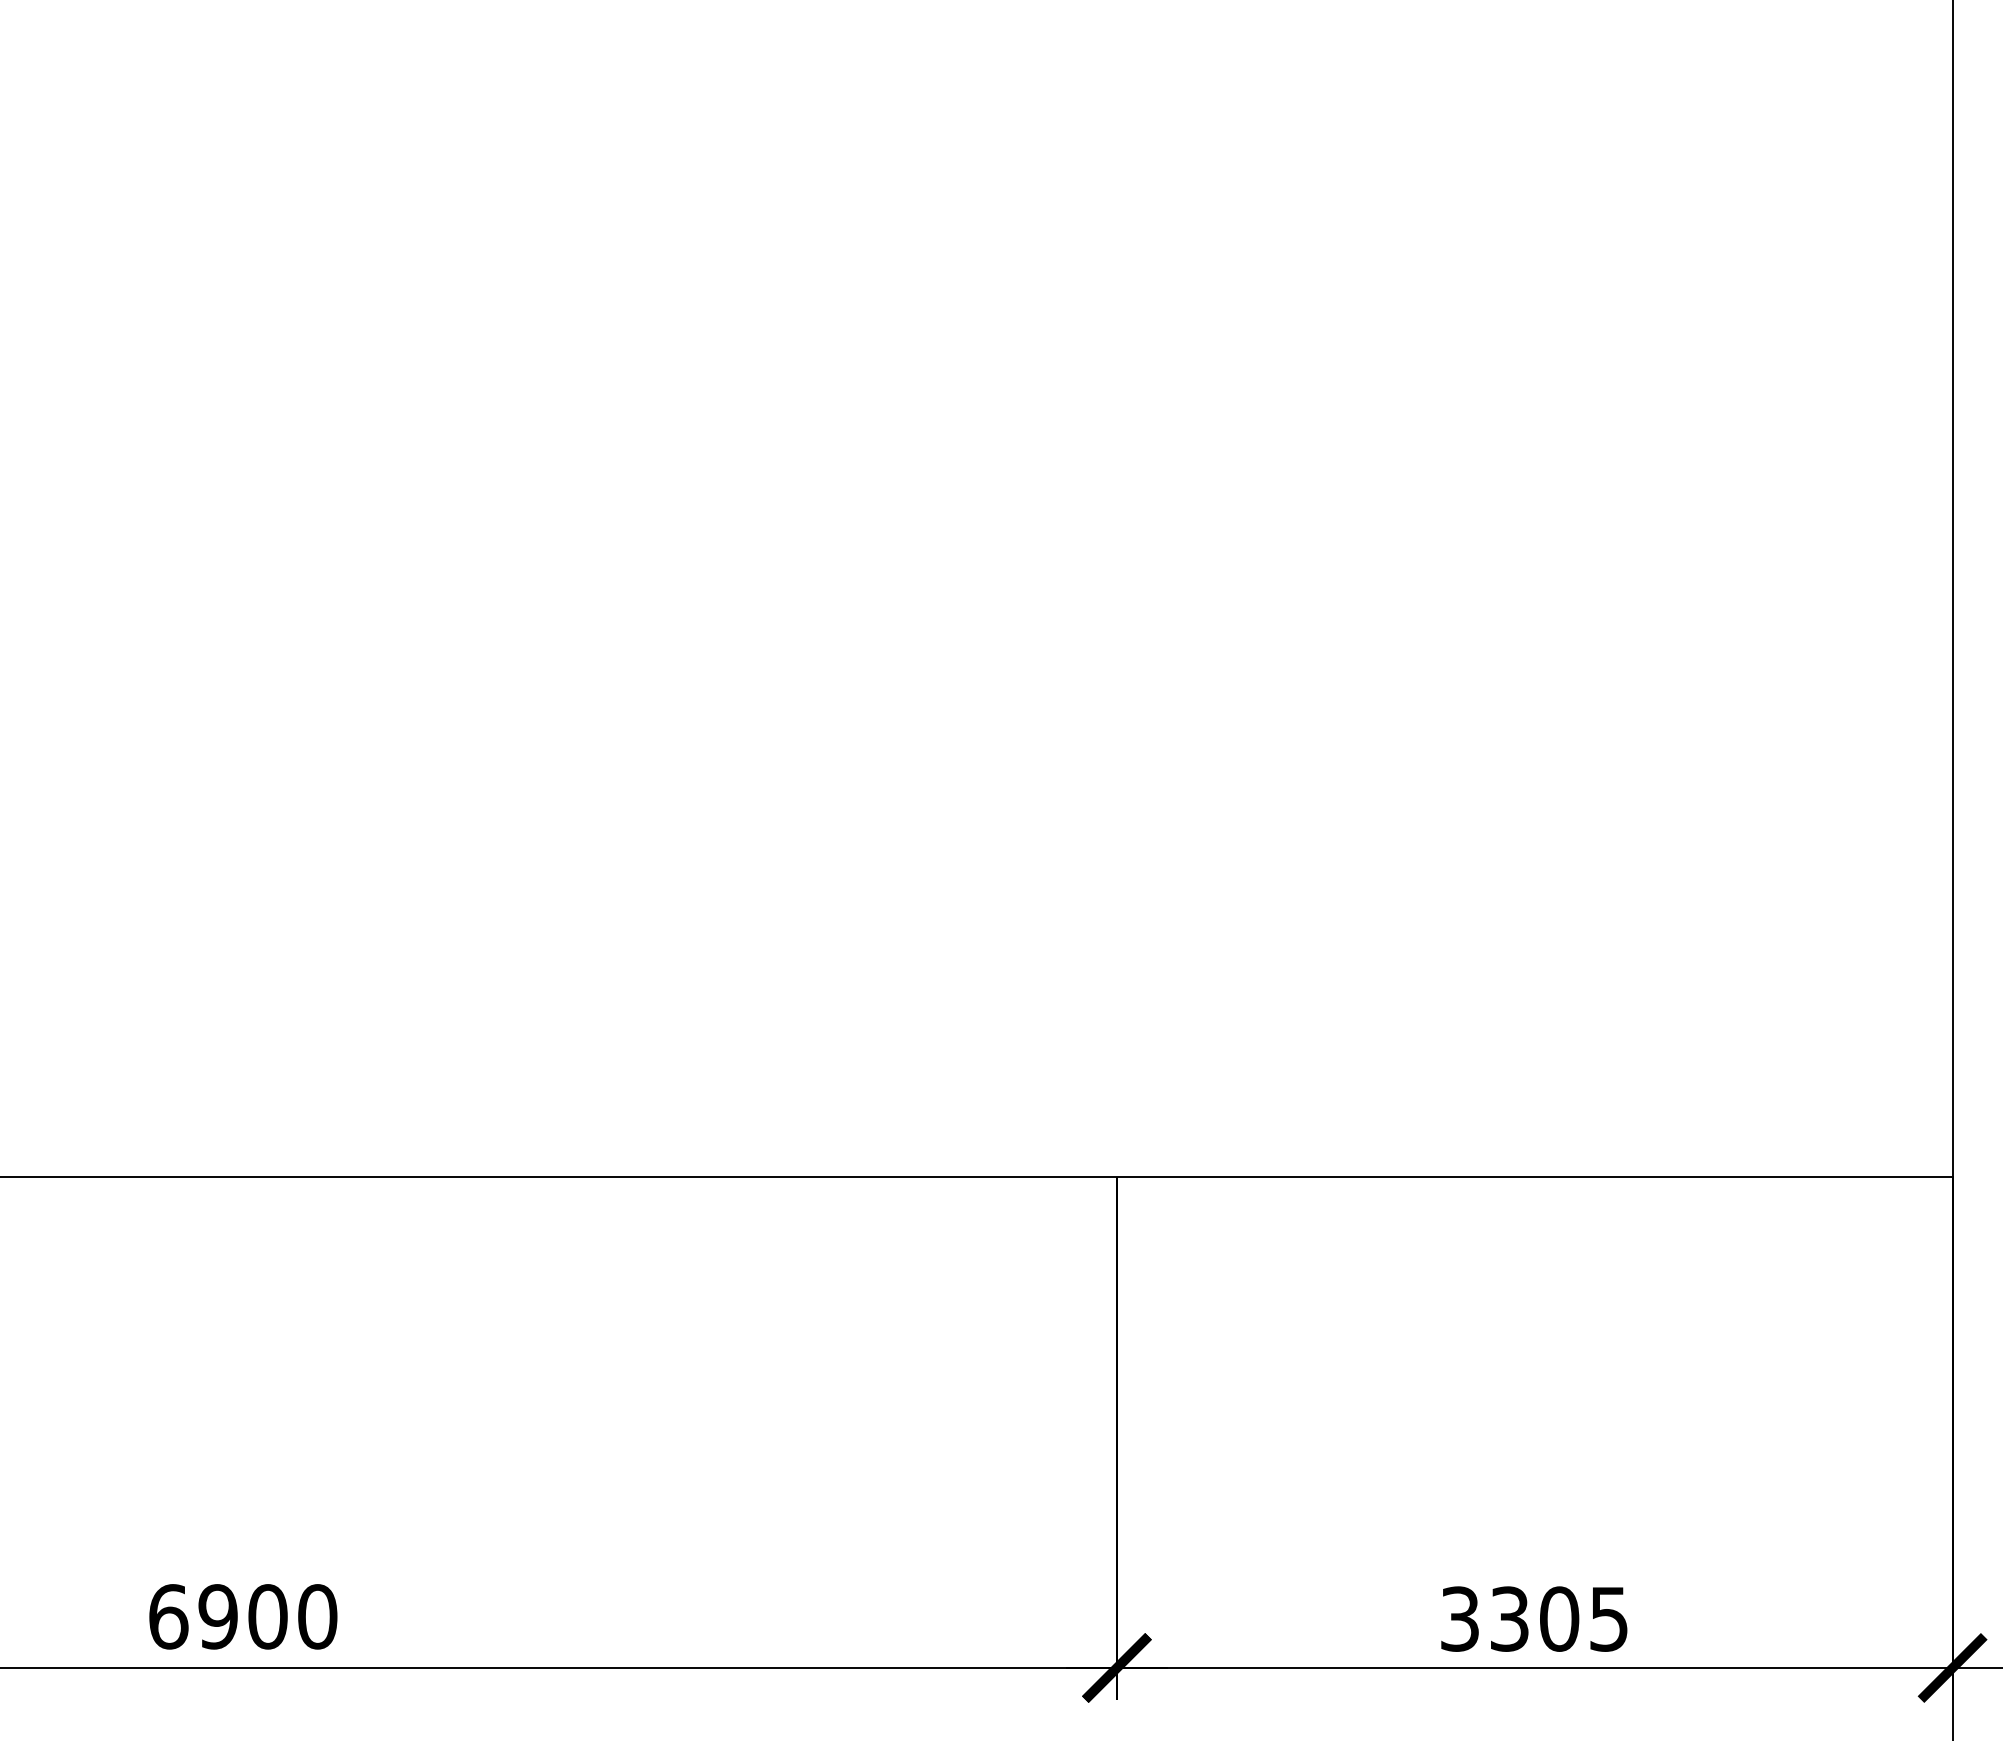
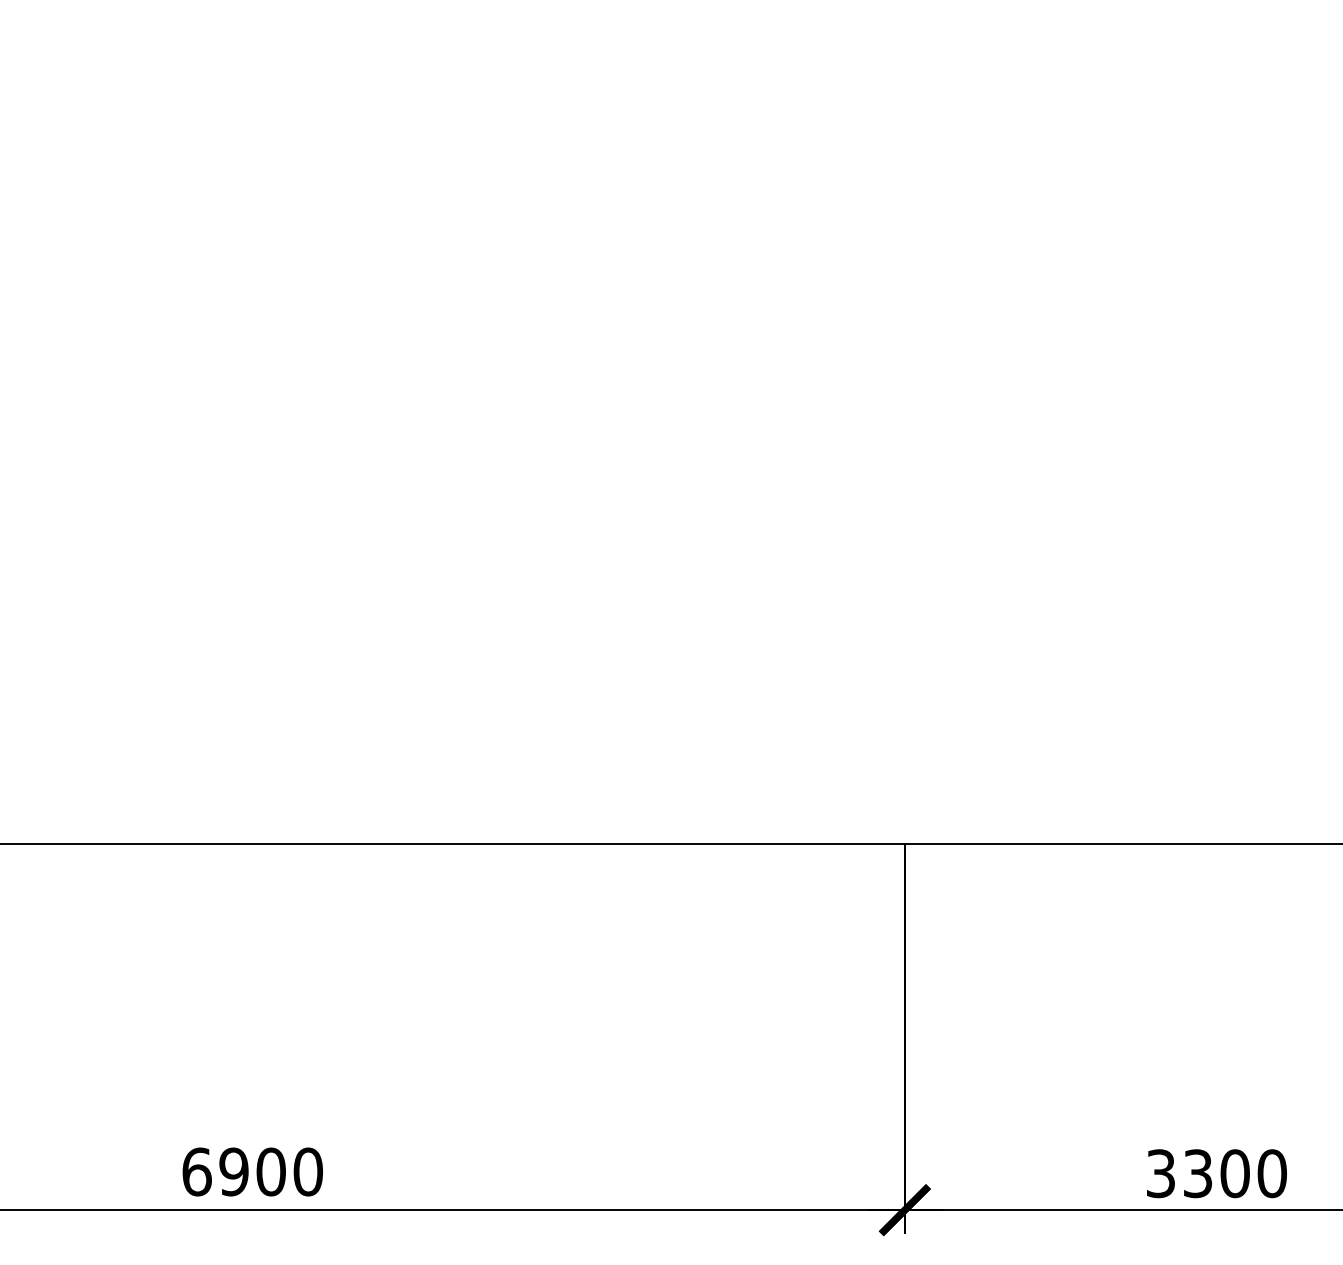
text: (1608, 1618) -> (1271, 1173), 3305 -> 3300

